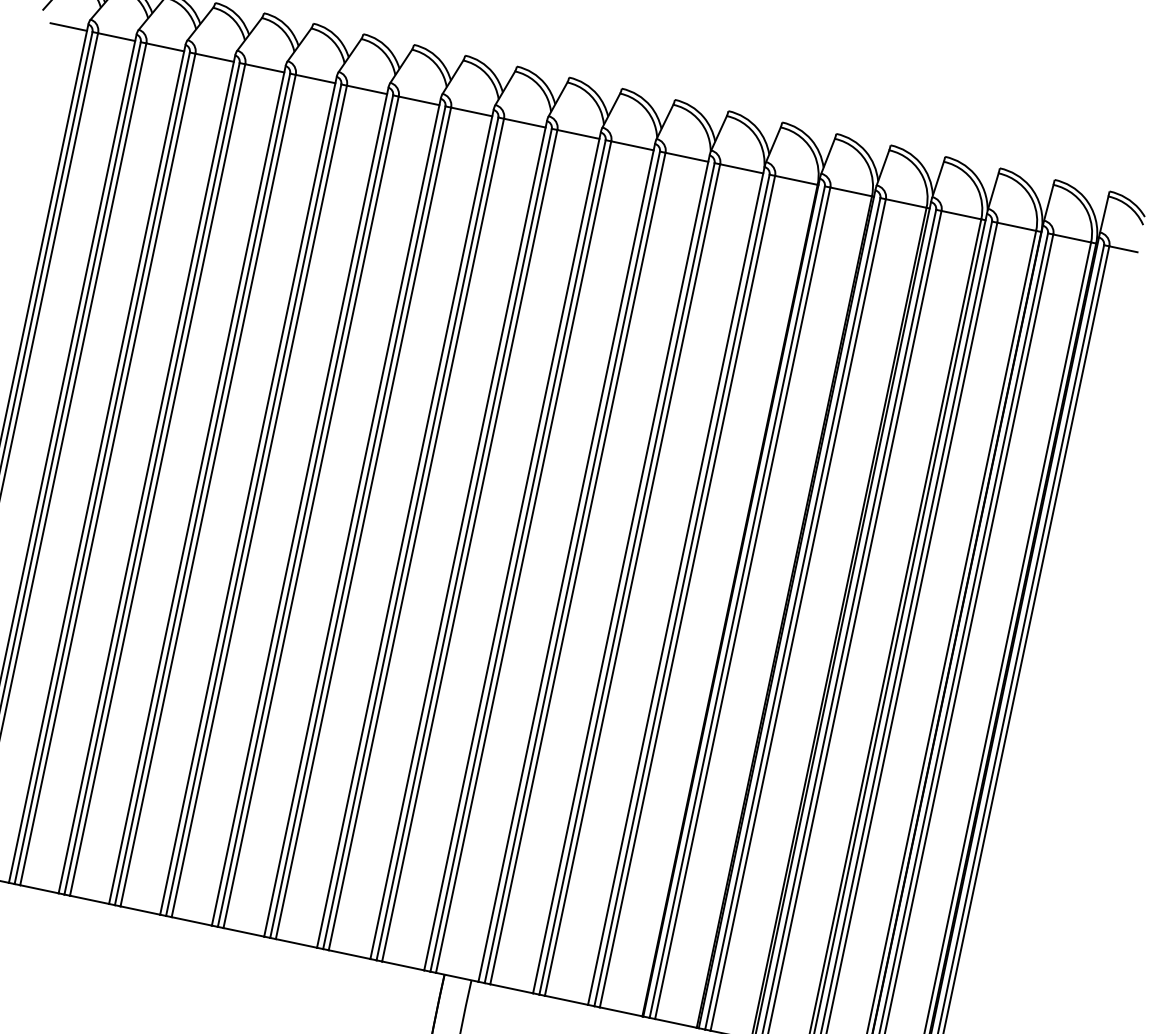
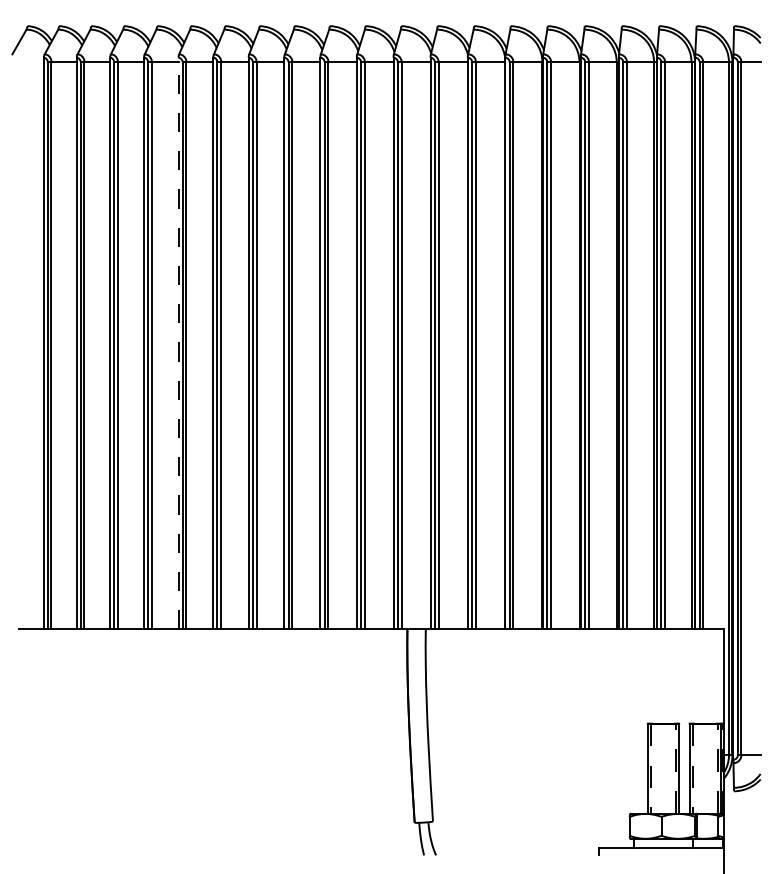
line: (68, 27) -> (31, 62), removed
line: (197, 484) -> (178, 343), solid -> dashed

